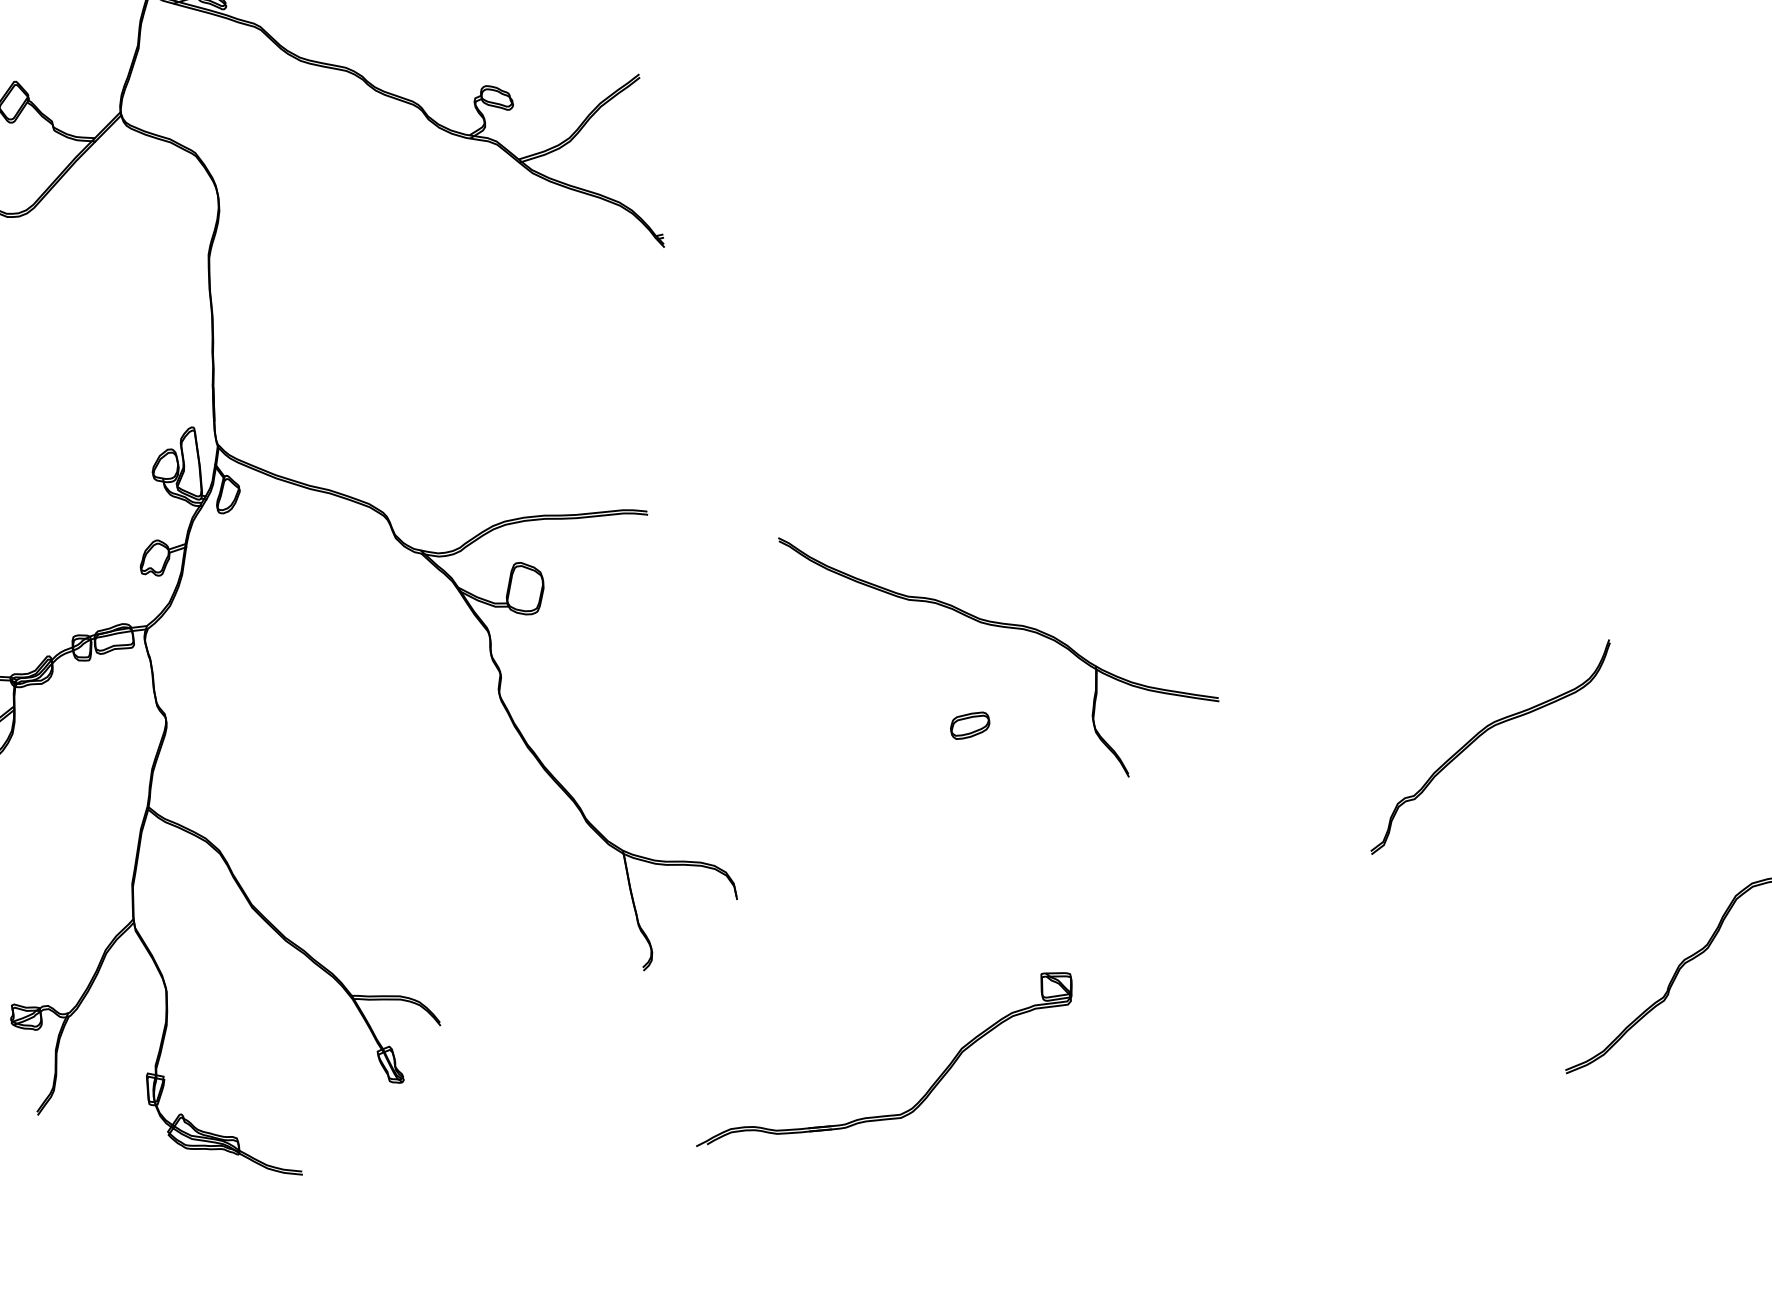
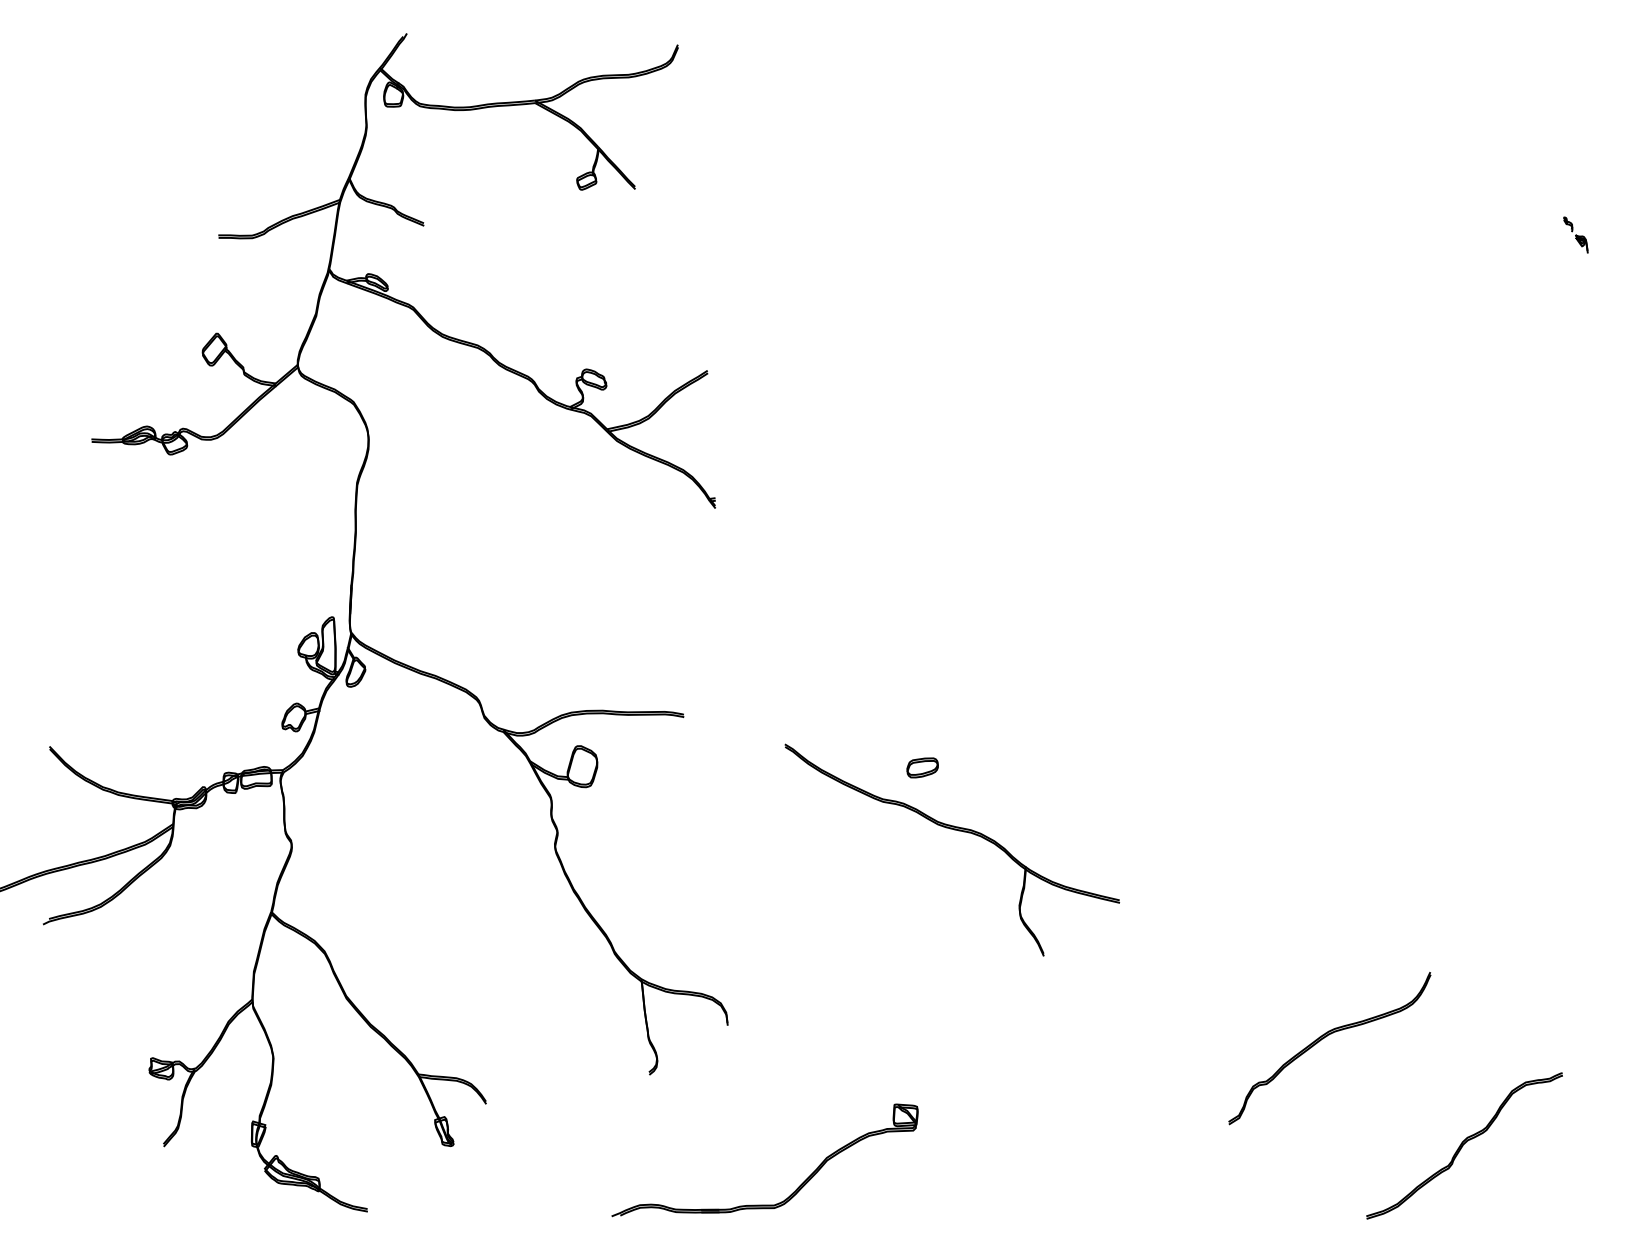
part: (969, 725) -> (922, 767), moved
part: (1481, 736) -> (1323, 1039), moved
part: (925, 1092) -> (795, 1189), moved

